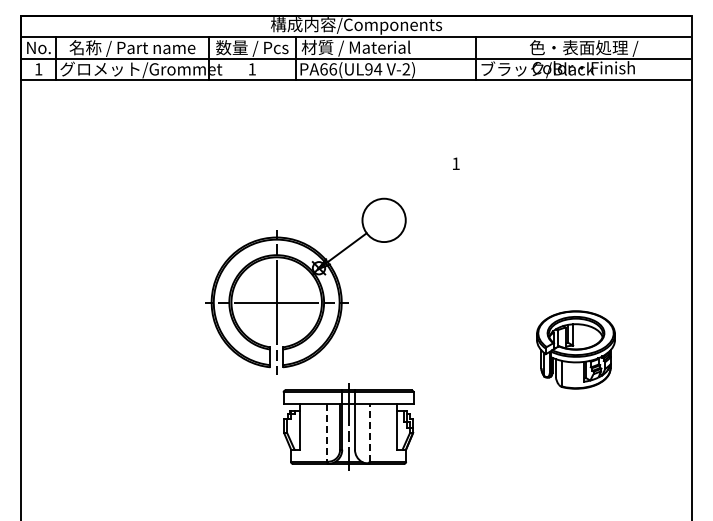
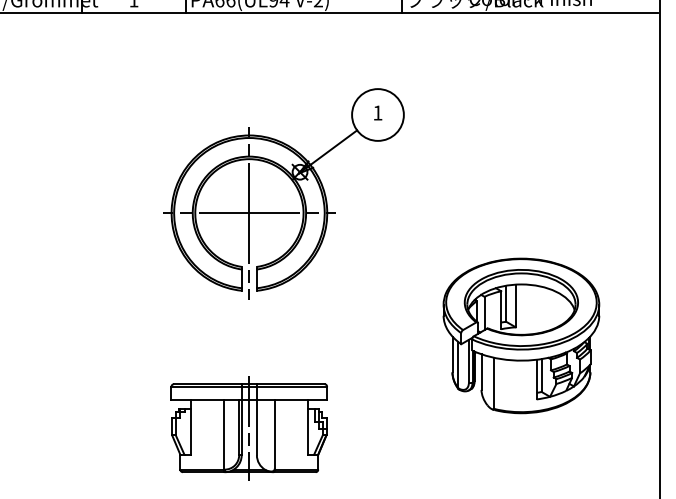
part: (313, 278) -> (293, 184), moved
part: (575, 349) -> (520, 335), size x1.67
line: (327, 432) -> (224, 434), dashed -> solid
line: (369, 432) -> (274, 434), dashed -> solid

